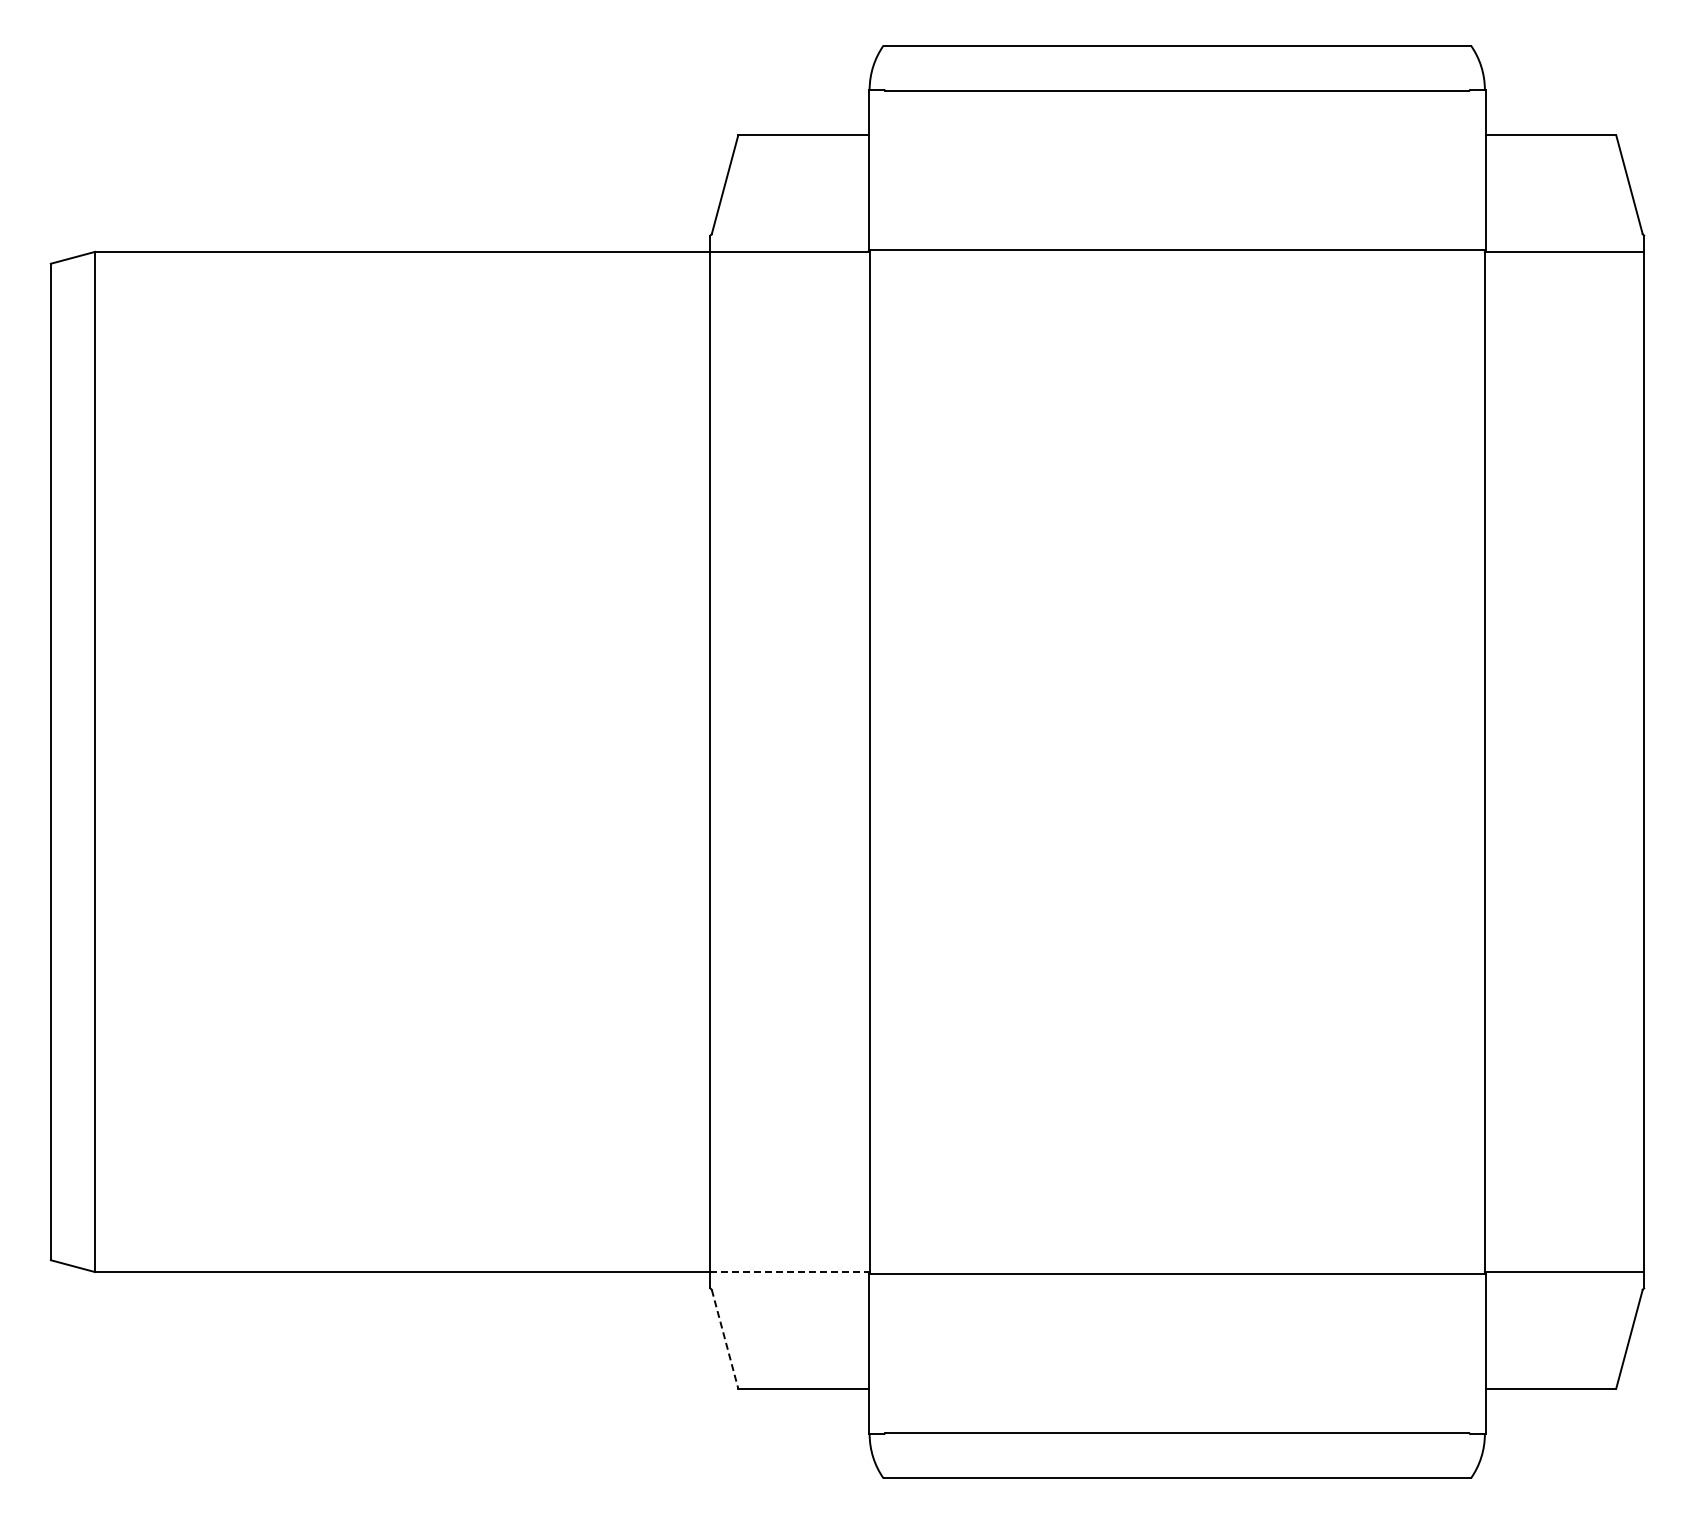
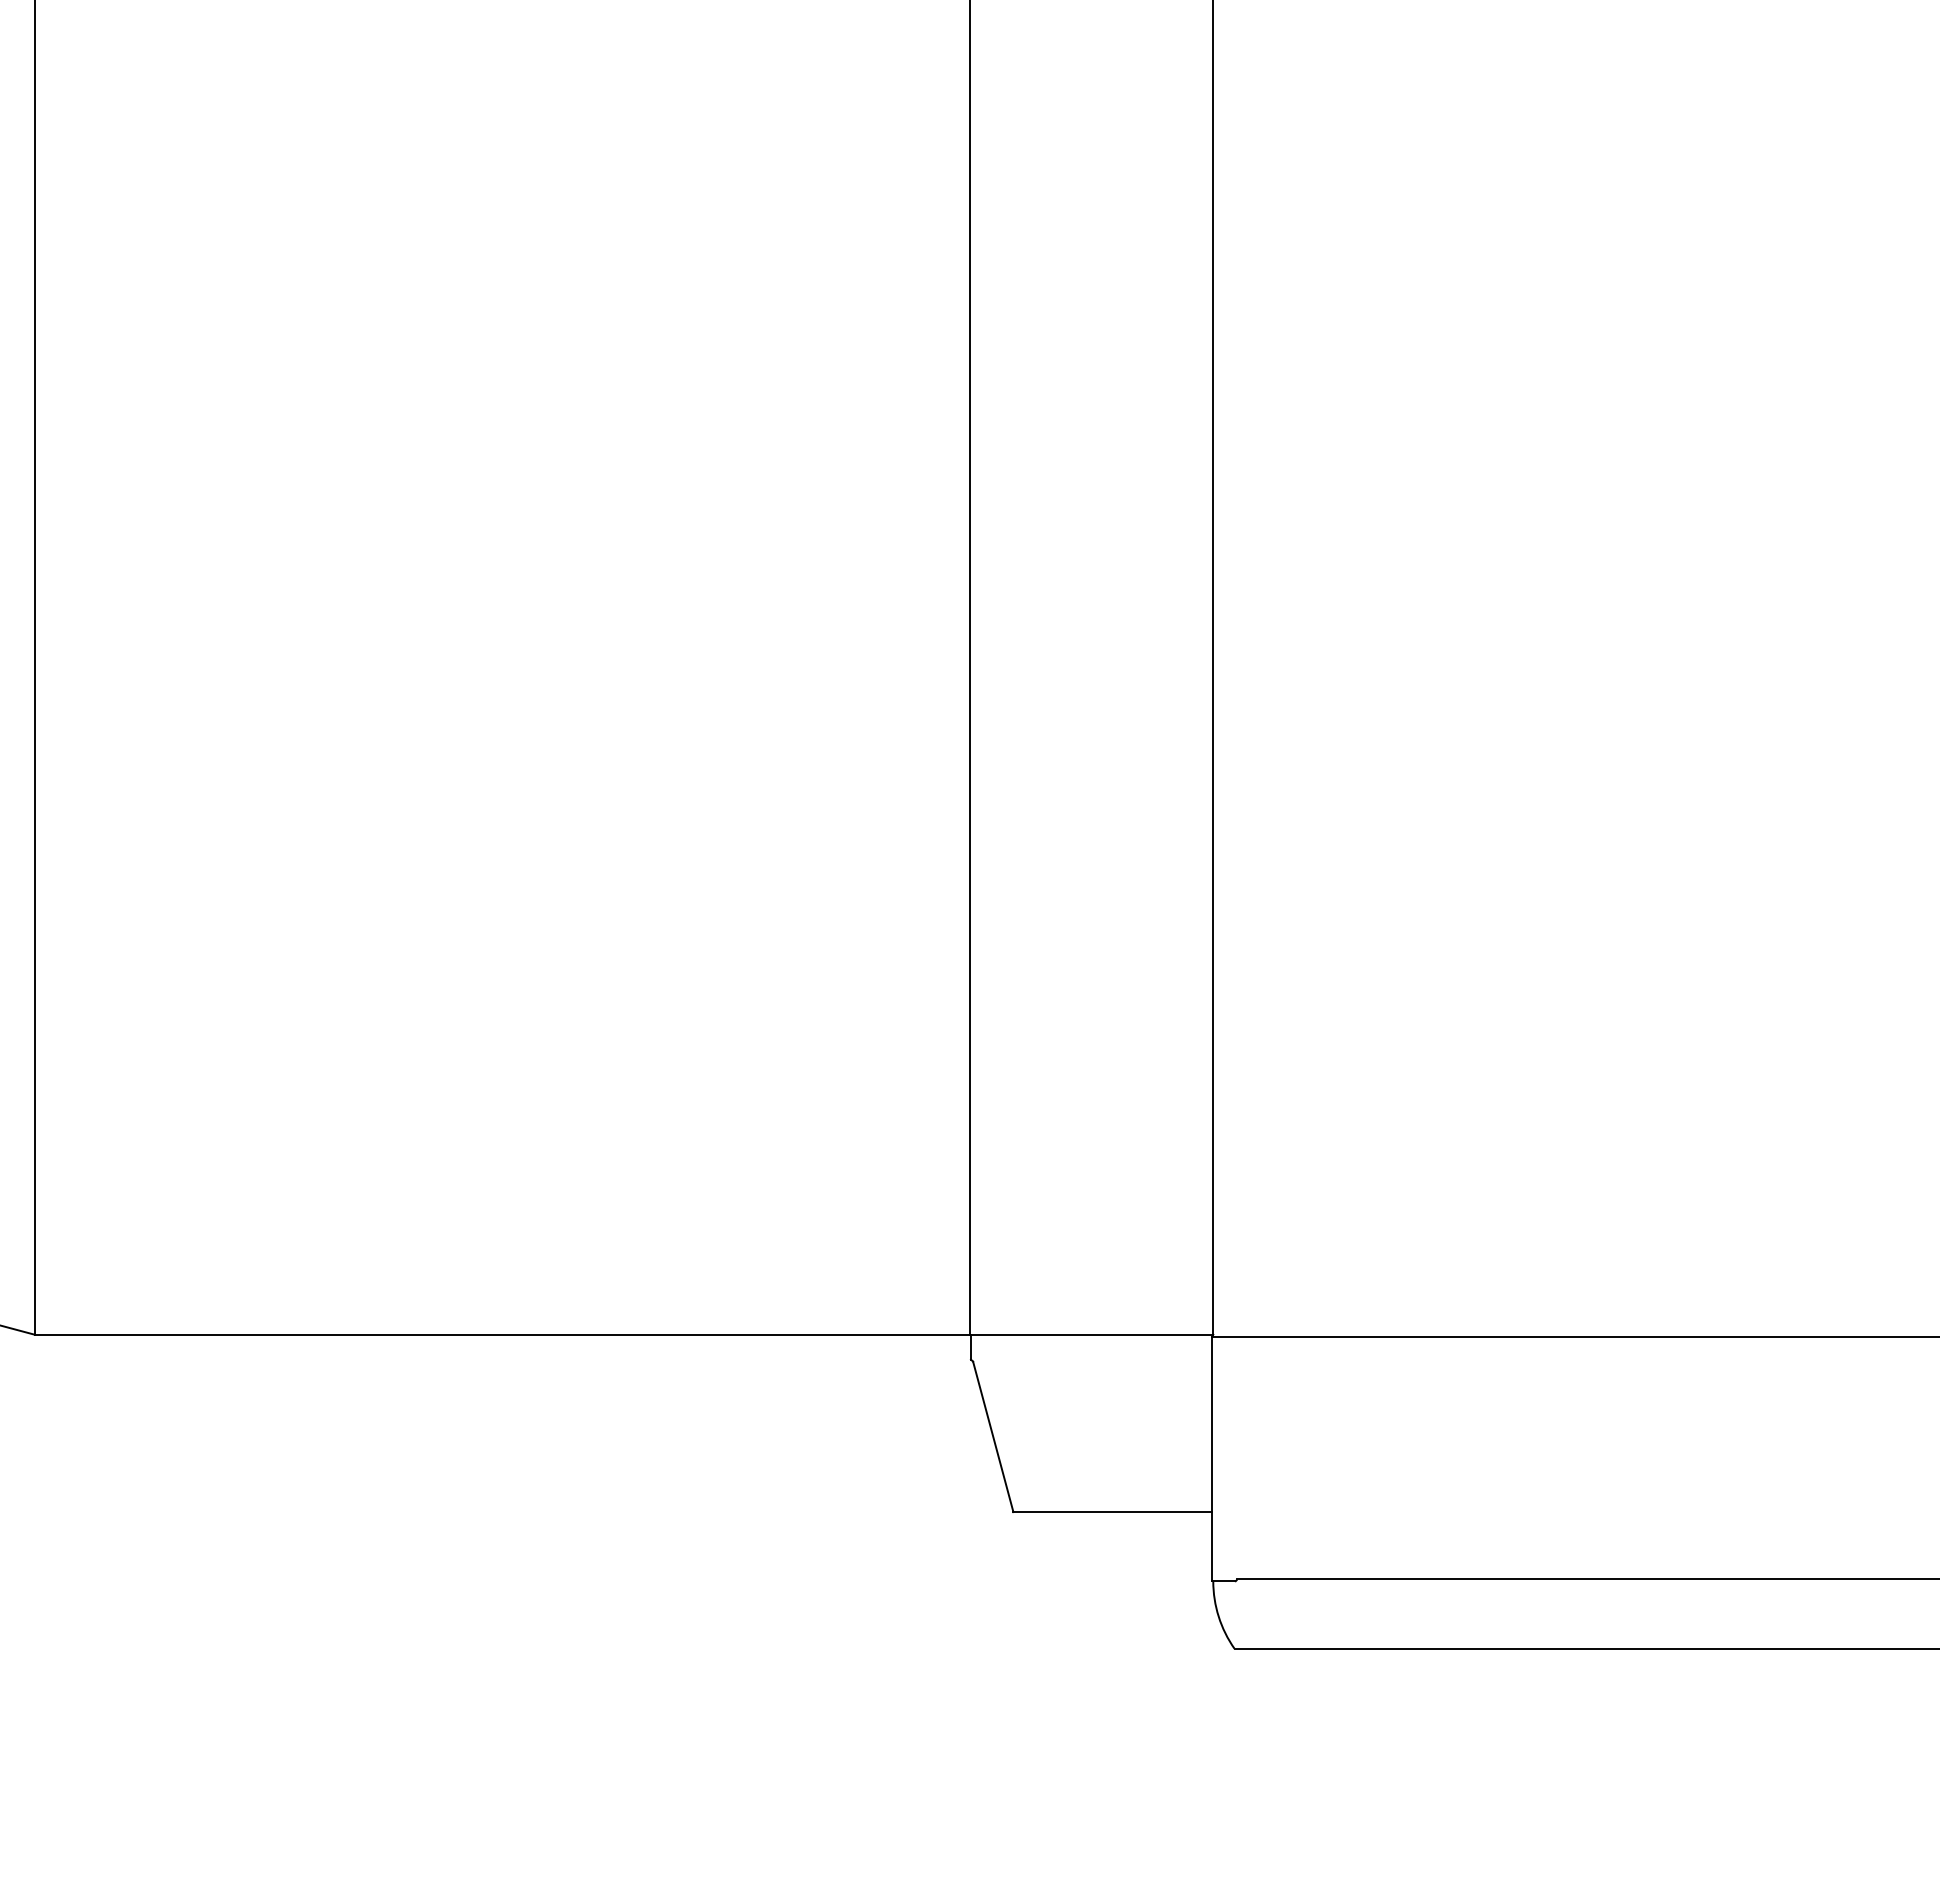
line: (790, 1272) -> (1092, 1335), dashed -> solid
line: (725, 1339) -> (993, 1437), dashed -> solid

